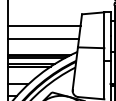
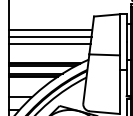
line: (43, 32) -> (49, 37), added

